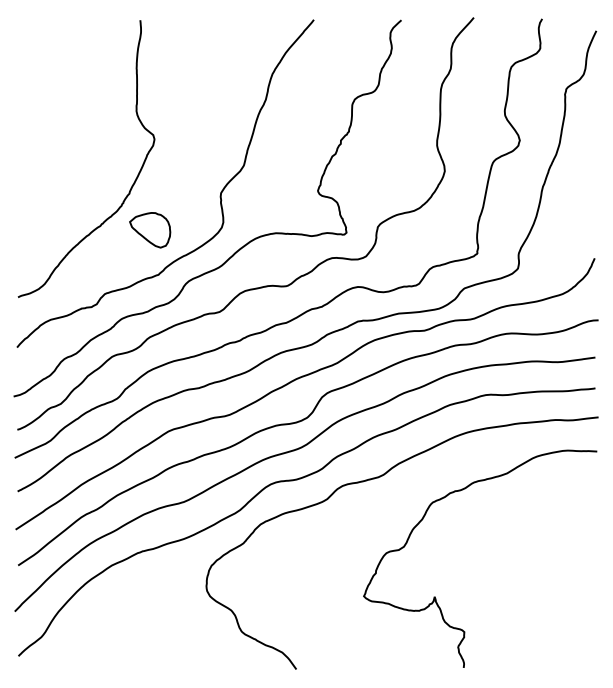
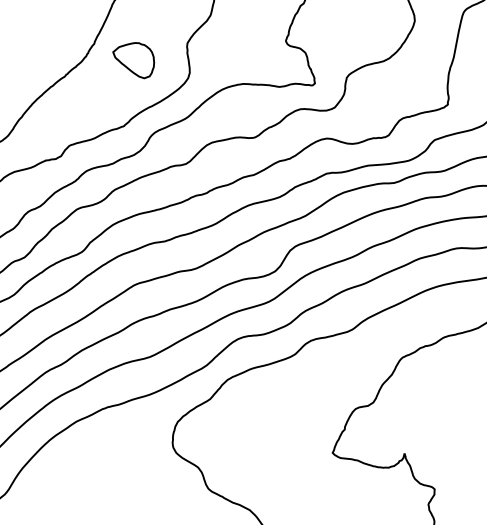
part: (150, 230) -> (134, 60), moved

